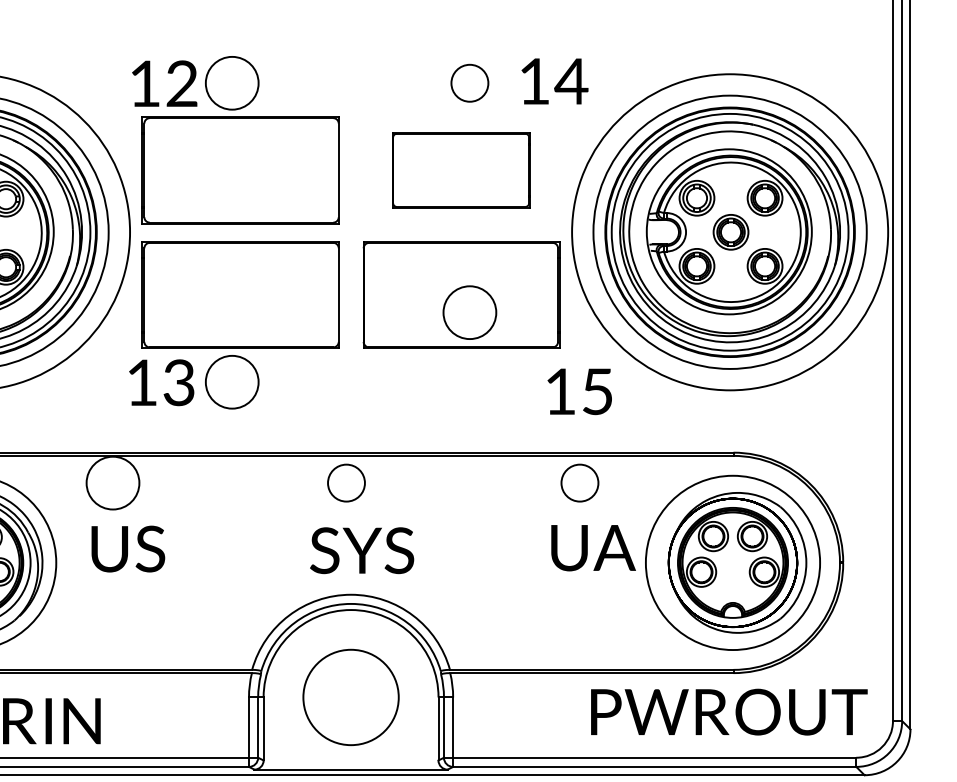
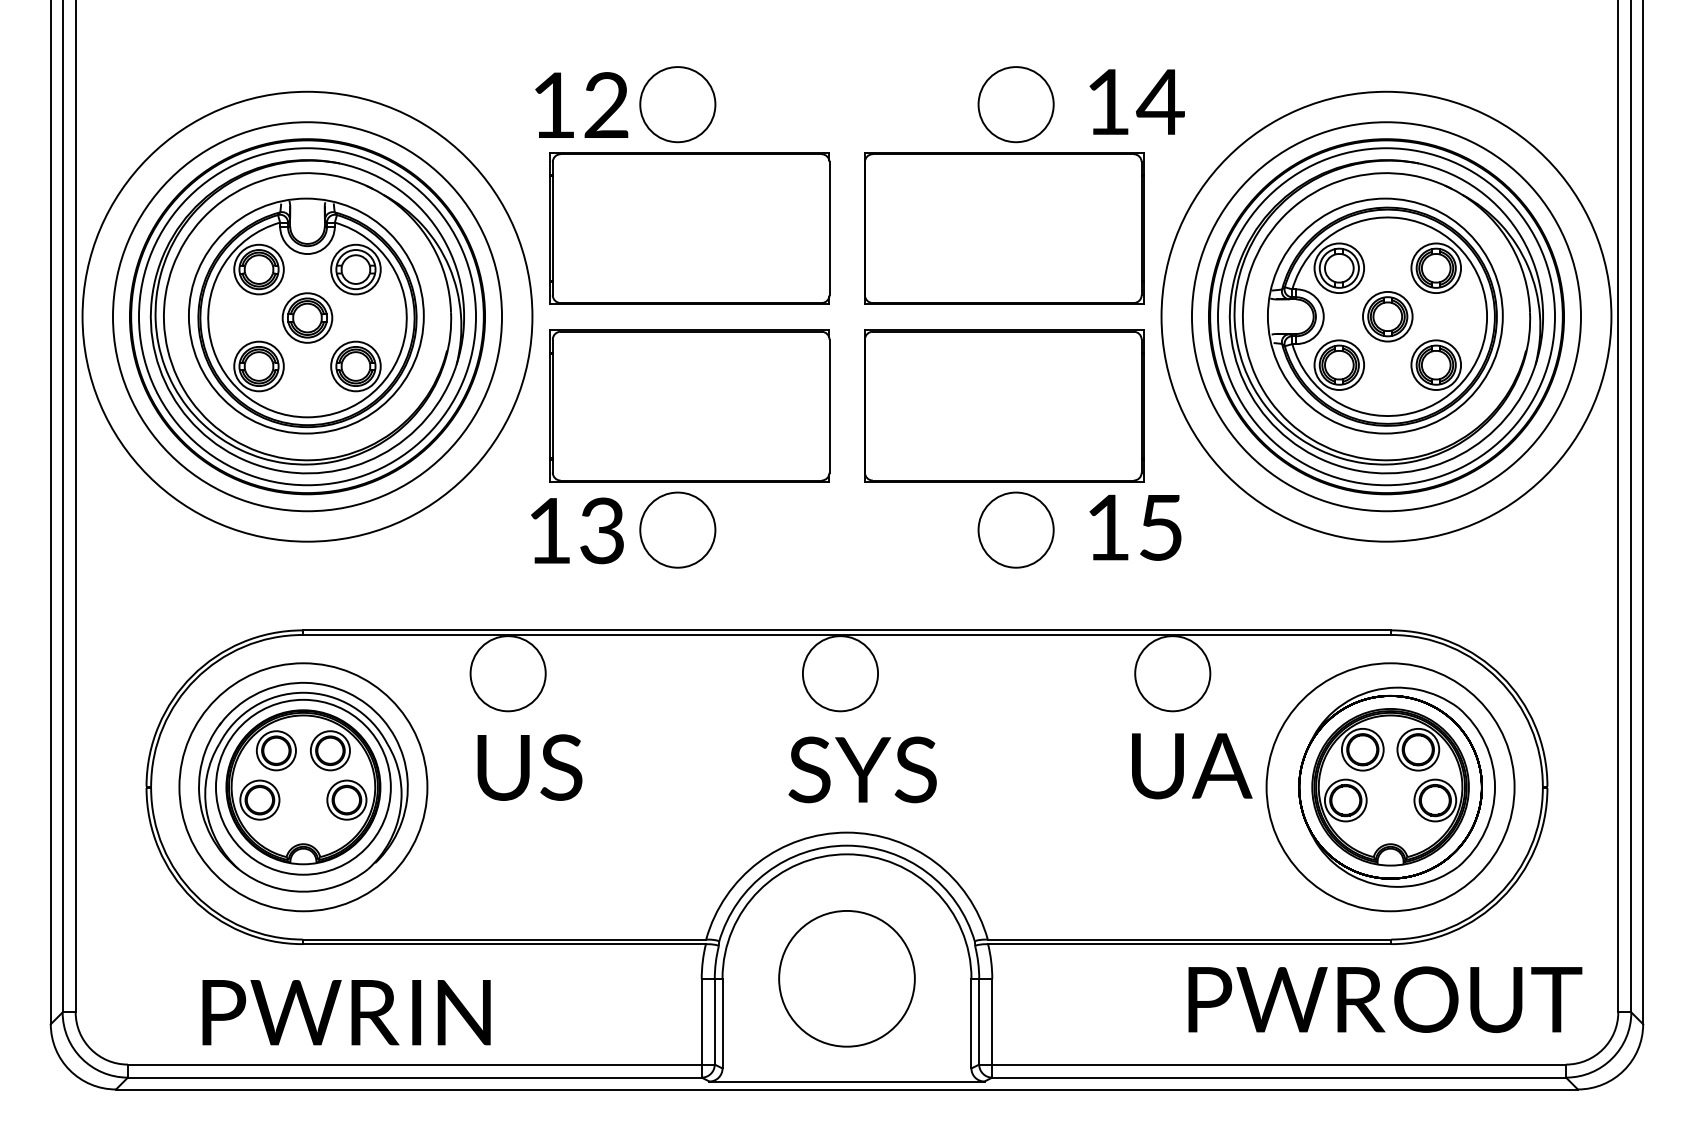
circle: (469, 83) -> (1015, 104), size x1.43
part: (461, 170) -> (1004, 228), size x1.43
circle: (469, 312) -> (1015, 529), moved
text: (579, 391) -> (1135, 527), moved
circle: (346, 482) -> (840, 673), size x1.43
circle: (579, 482) -> (1172, 673), size x1.43

